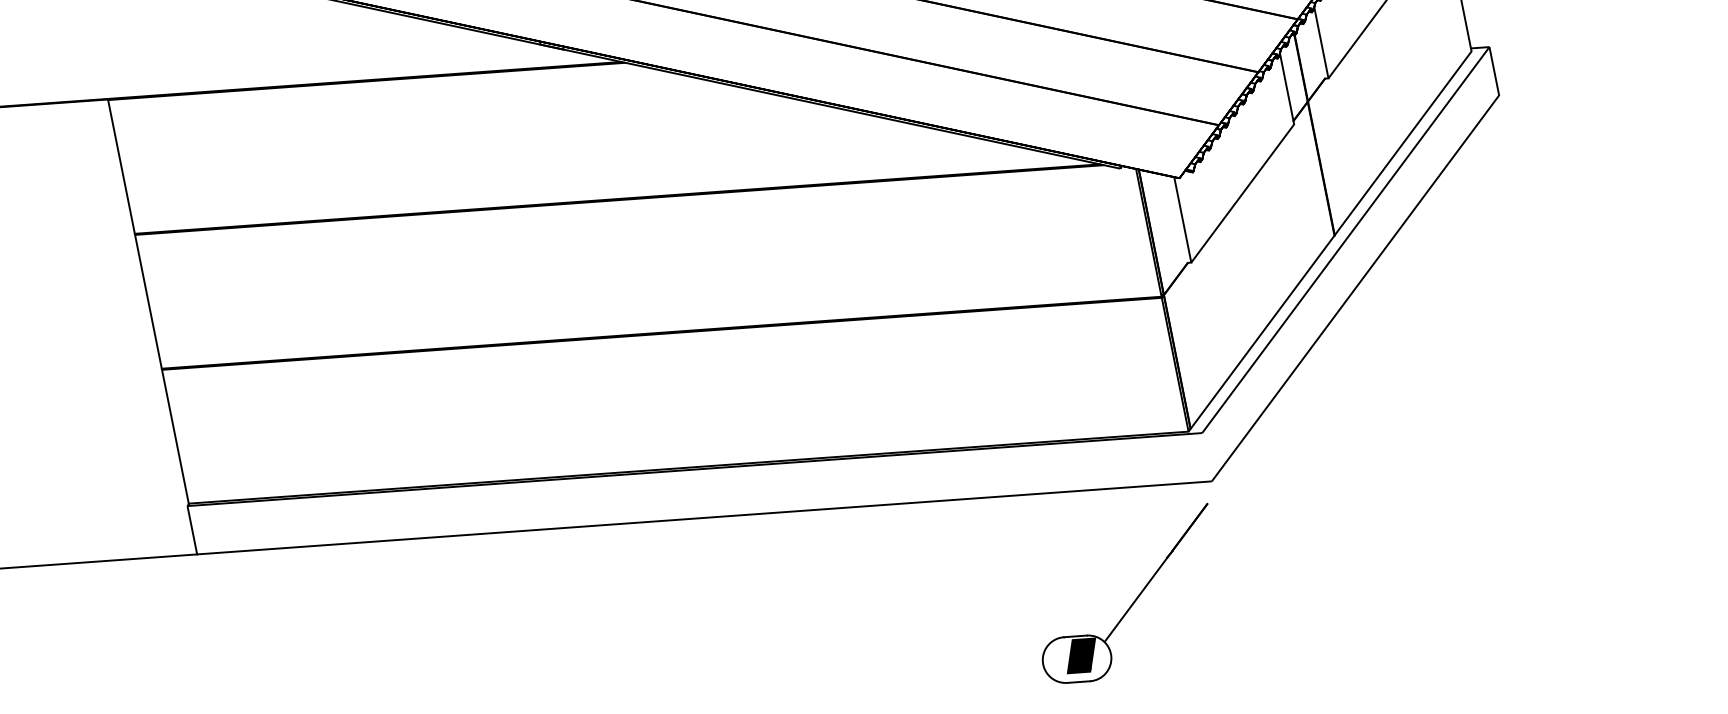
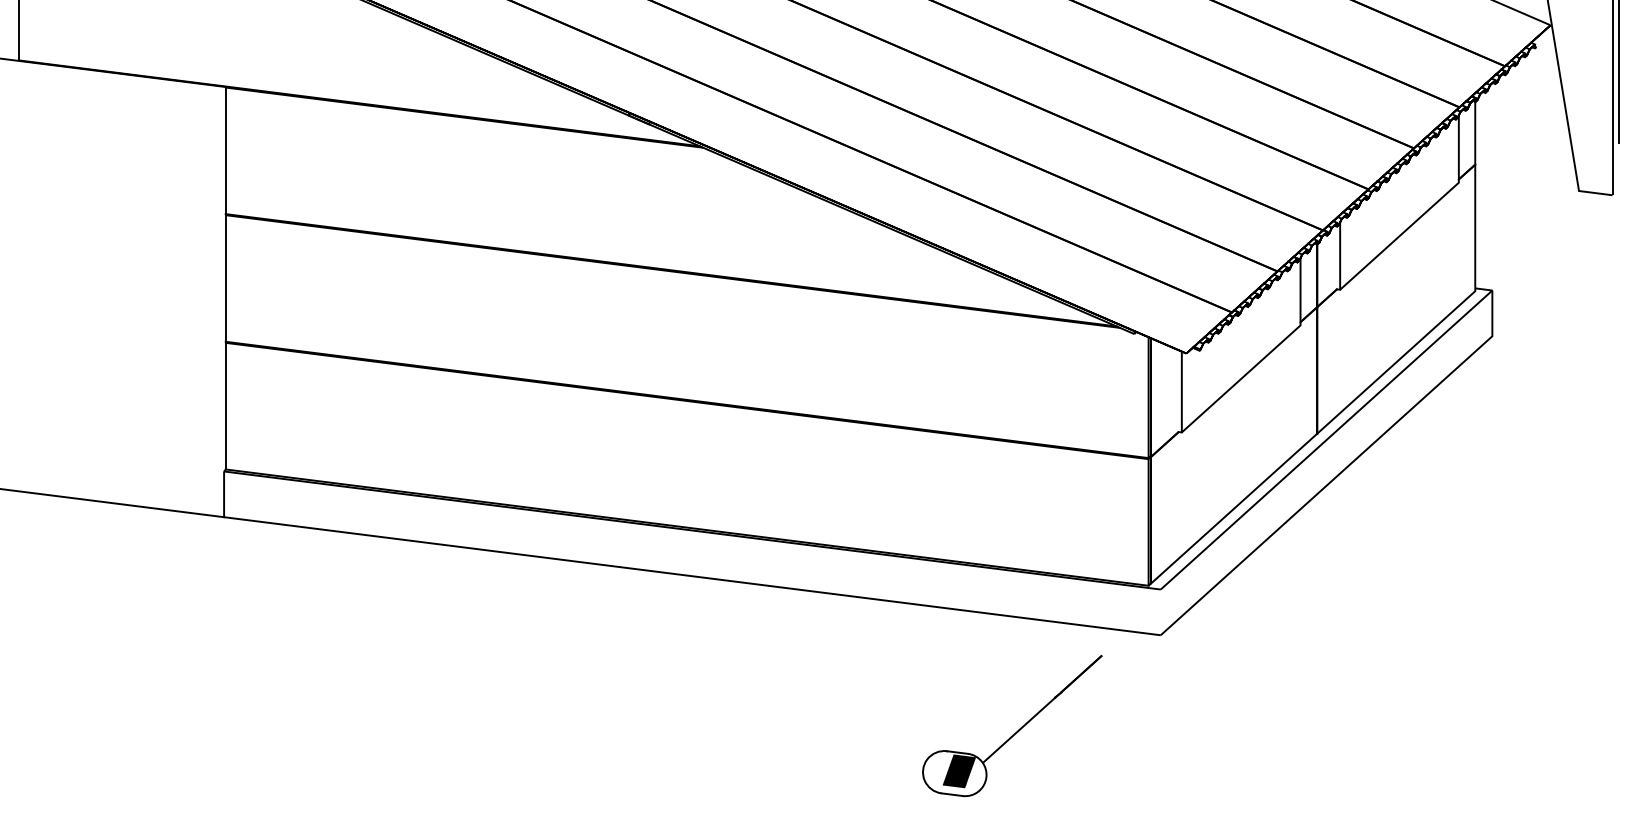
part: (1134, 600) -> (1017, 730), moved

